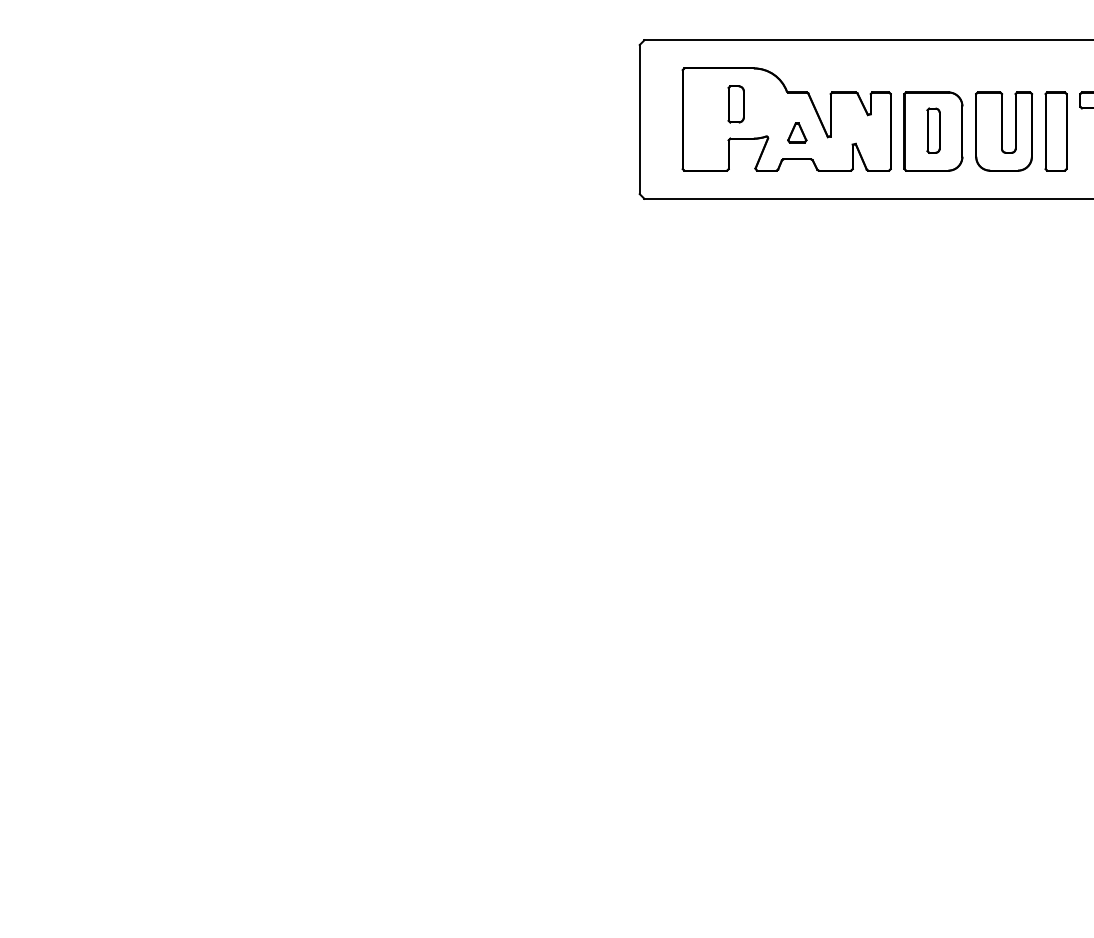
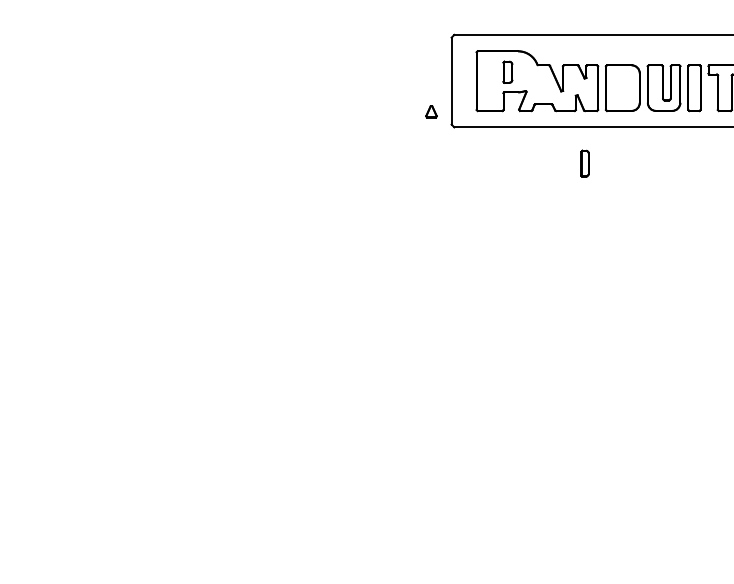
part: (932, 130) -> (584, 163), moved
part: (797, 132) -> (431, 111), moved

